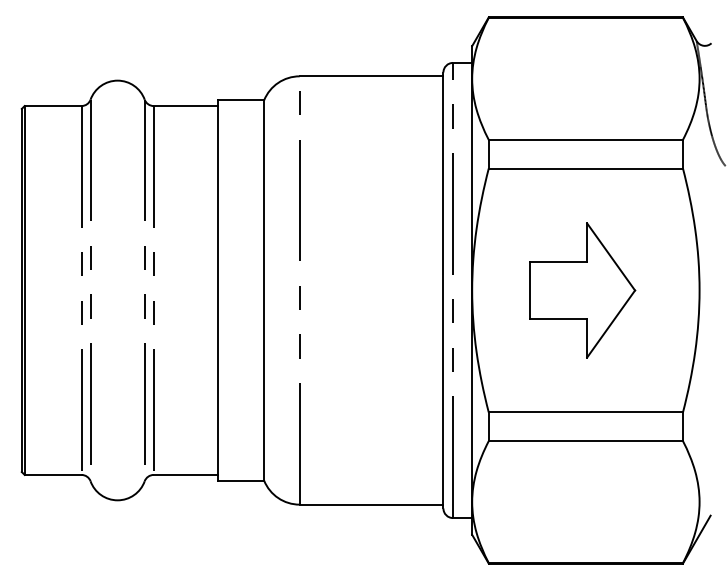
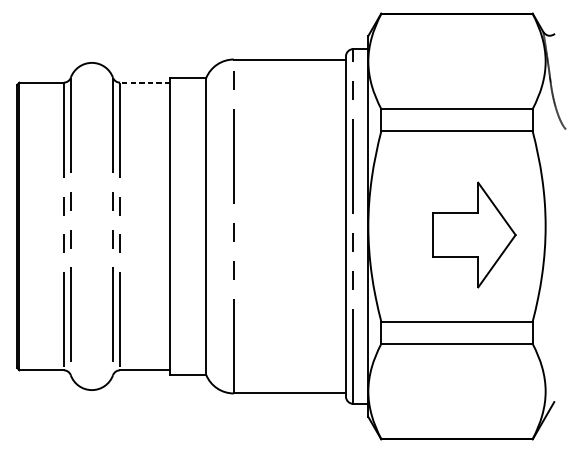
line: (185, 106) -> (144, 83), solid -> dashed
part: (582, 290) -> (474, 235), moved

